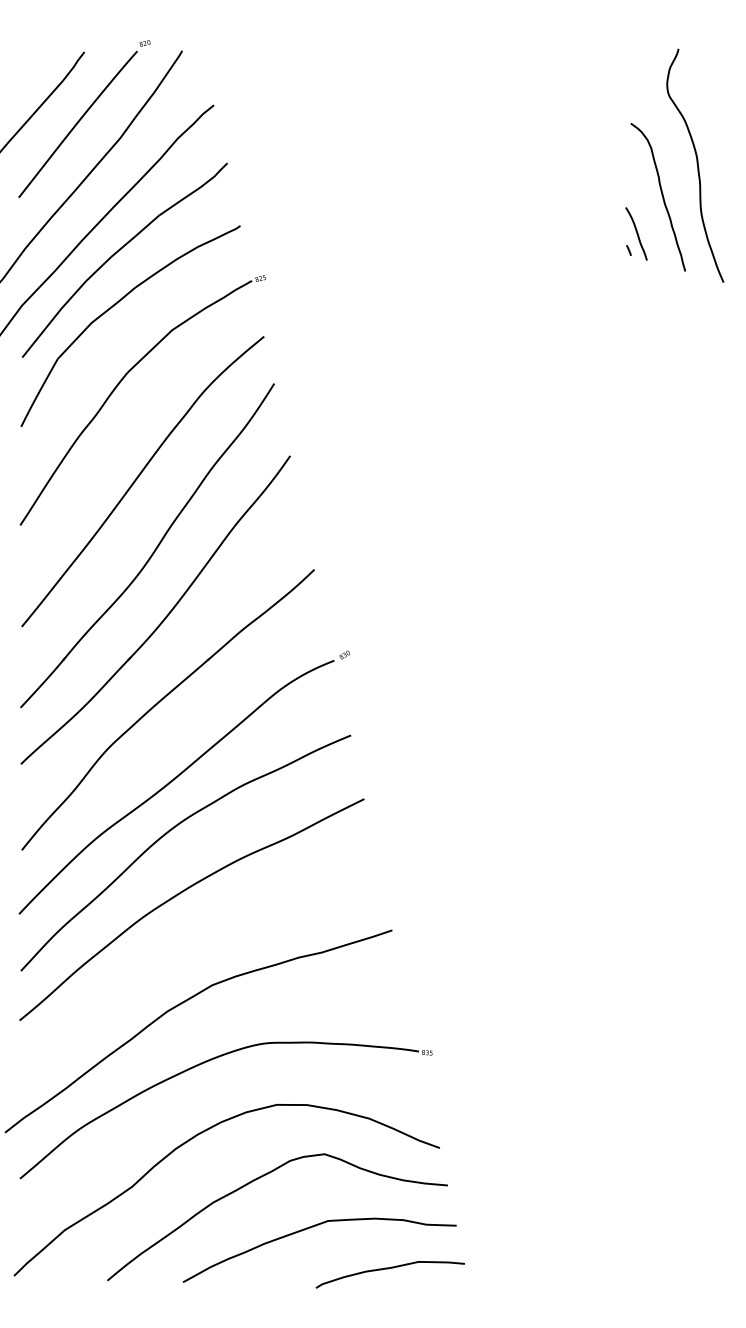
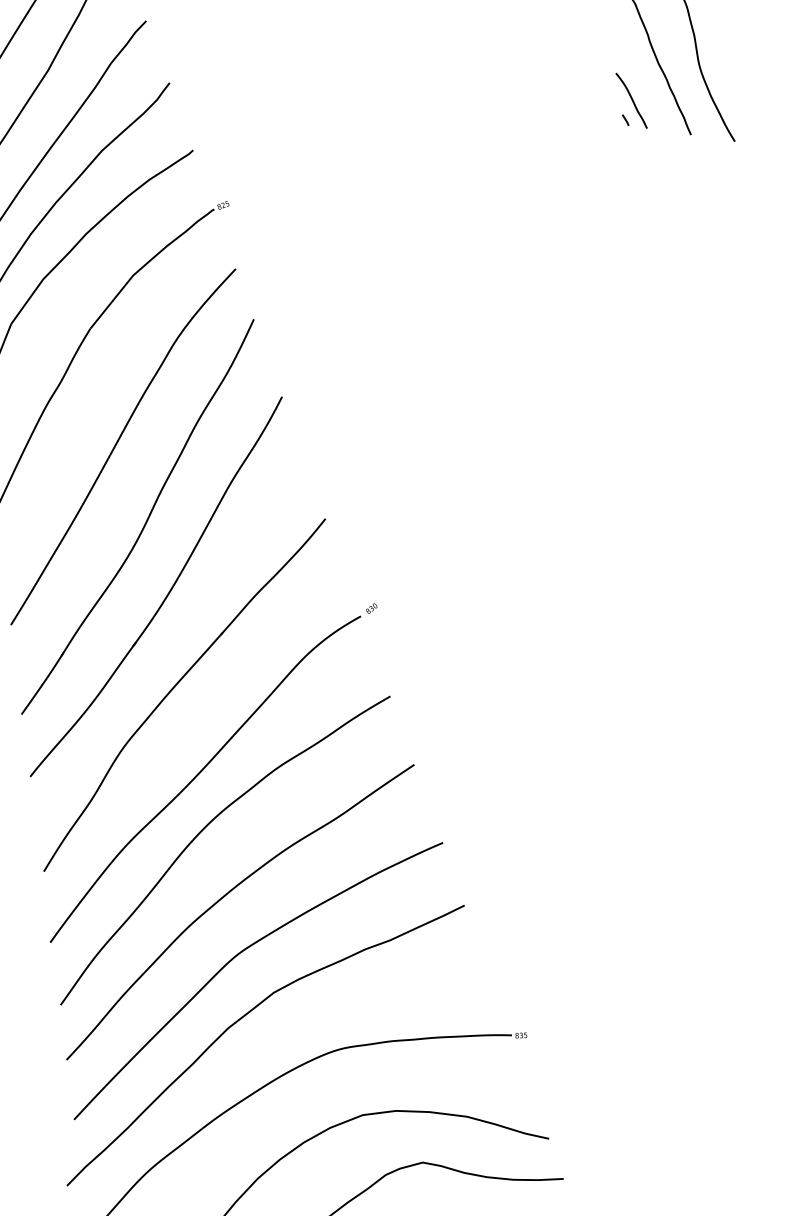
curve: (186, 947) -> (239, 954), added

